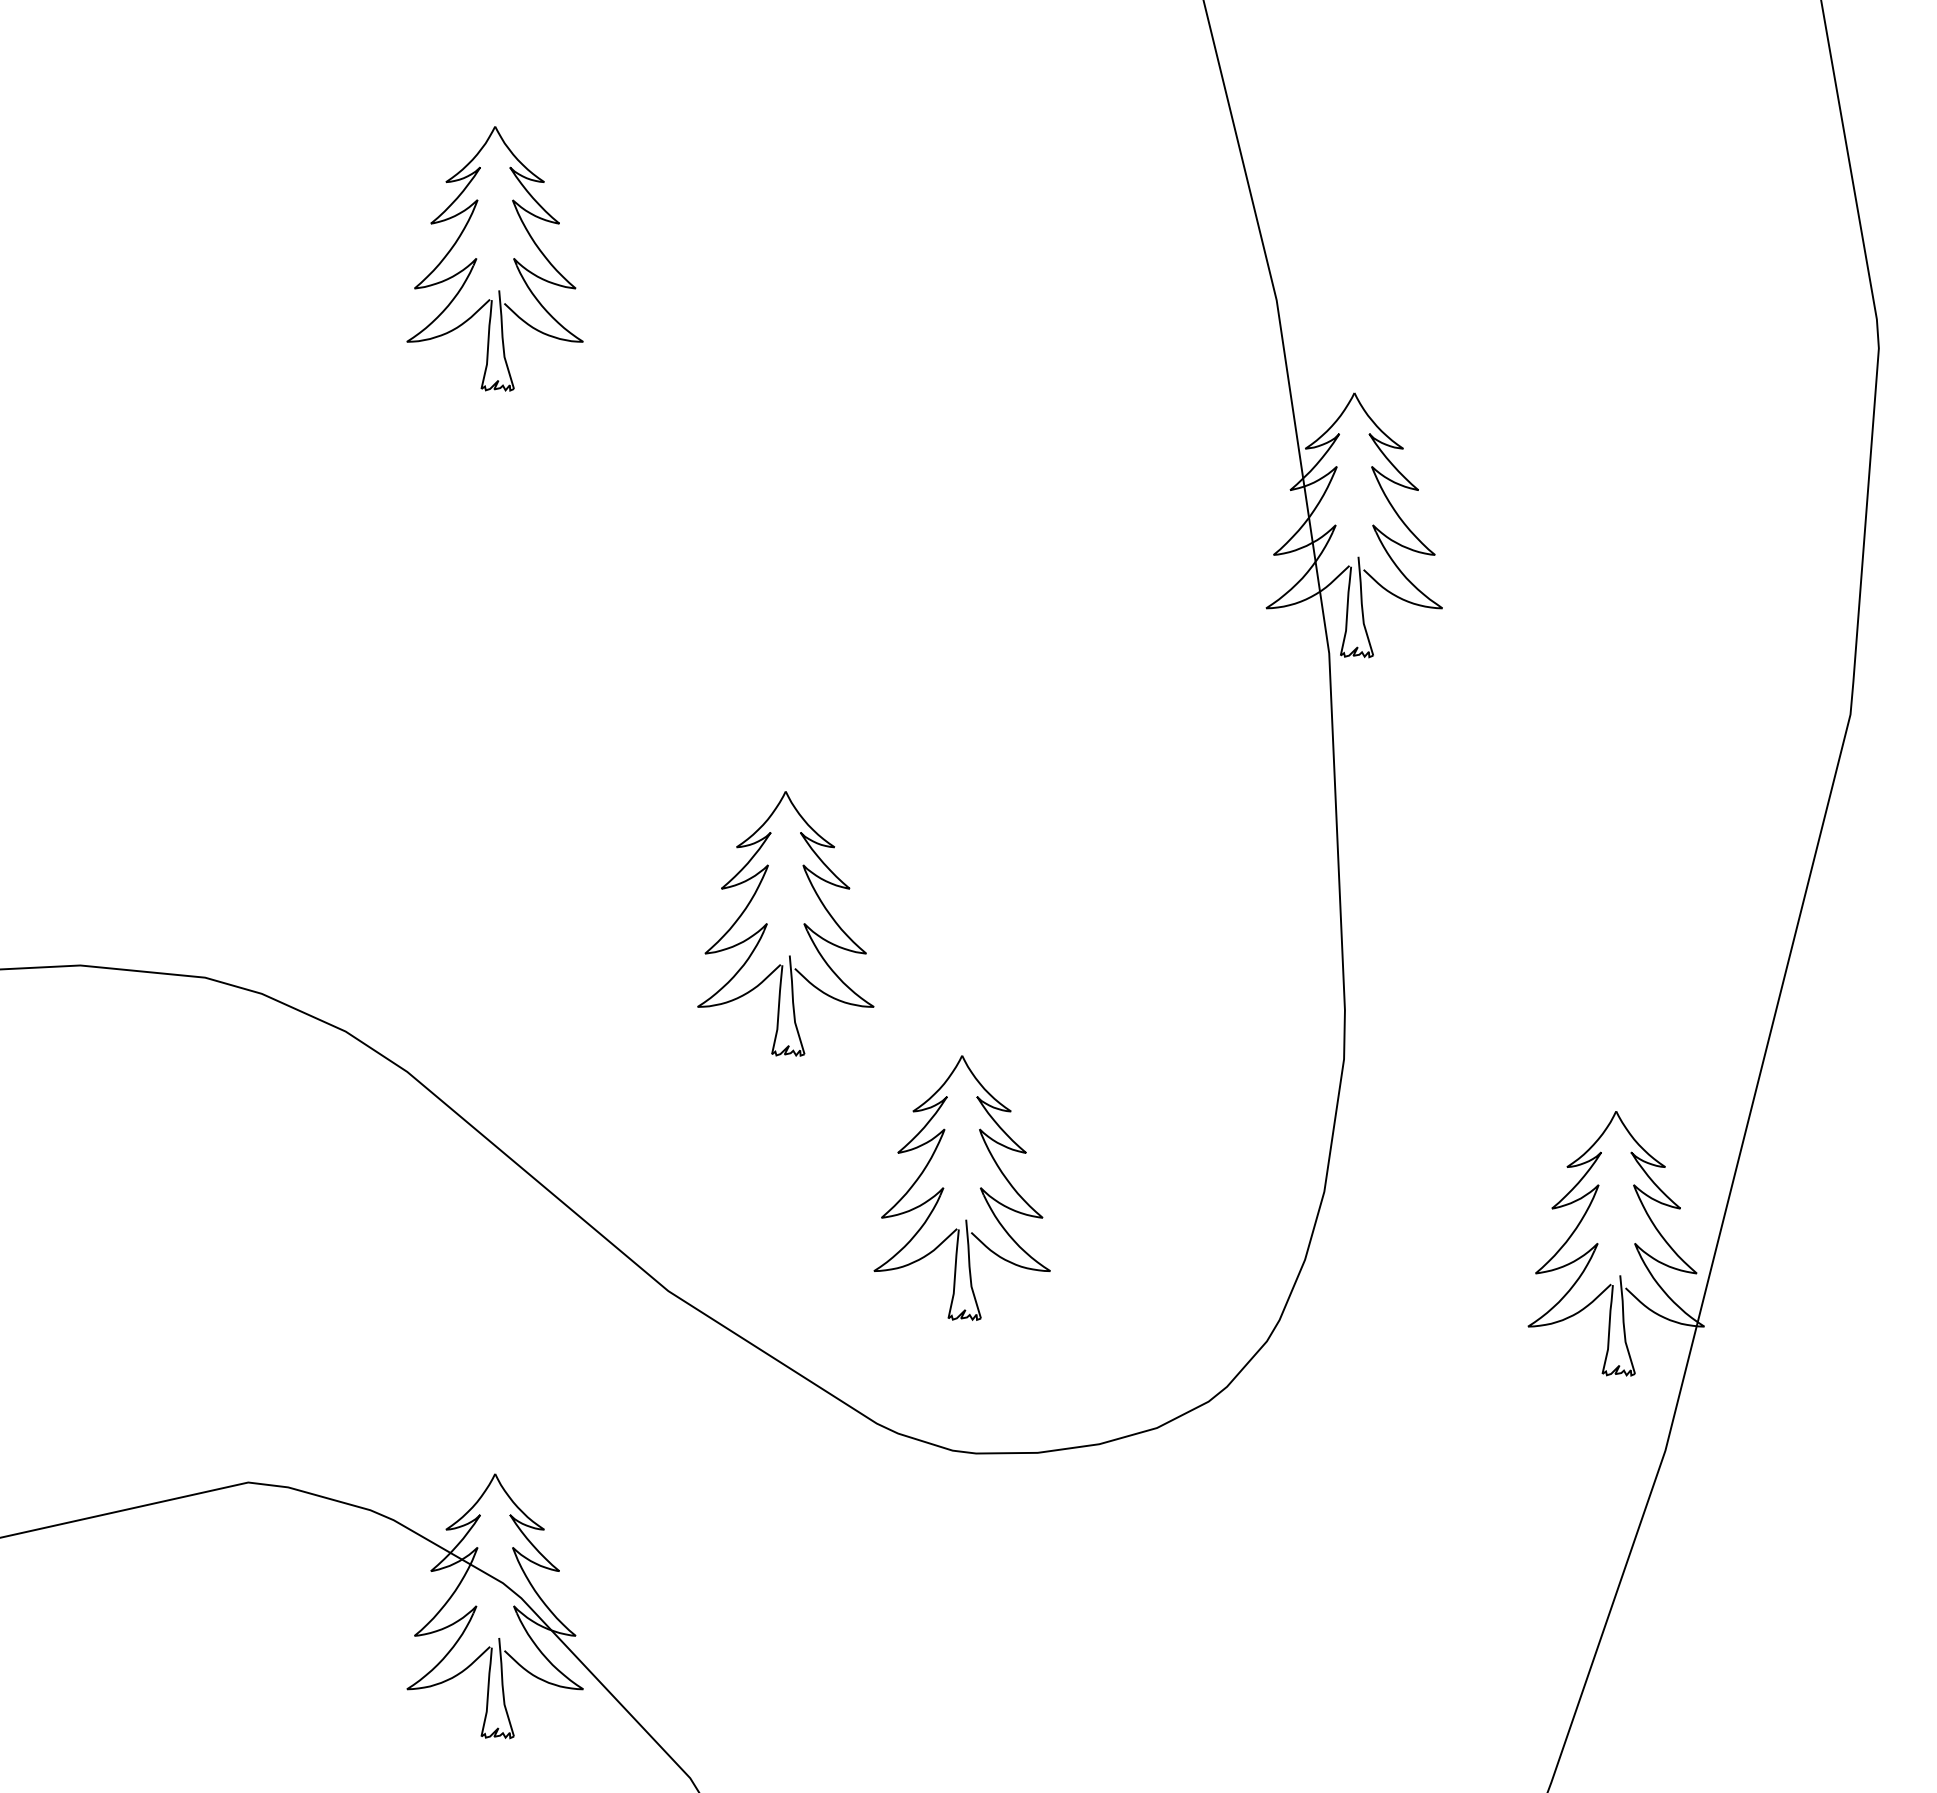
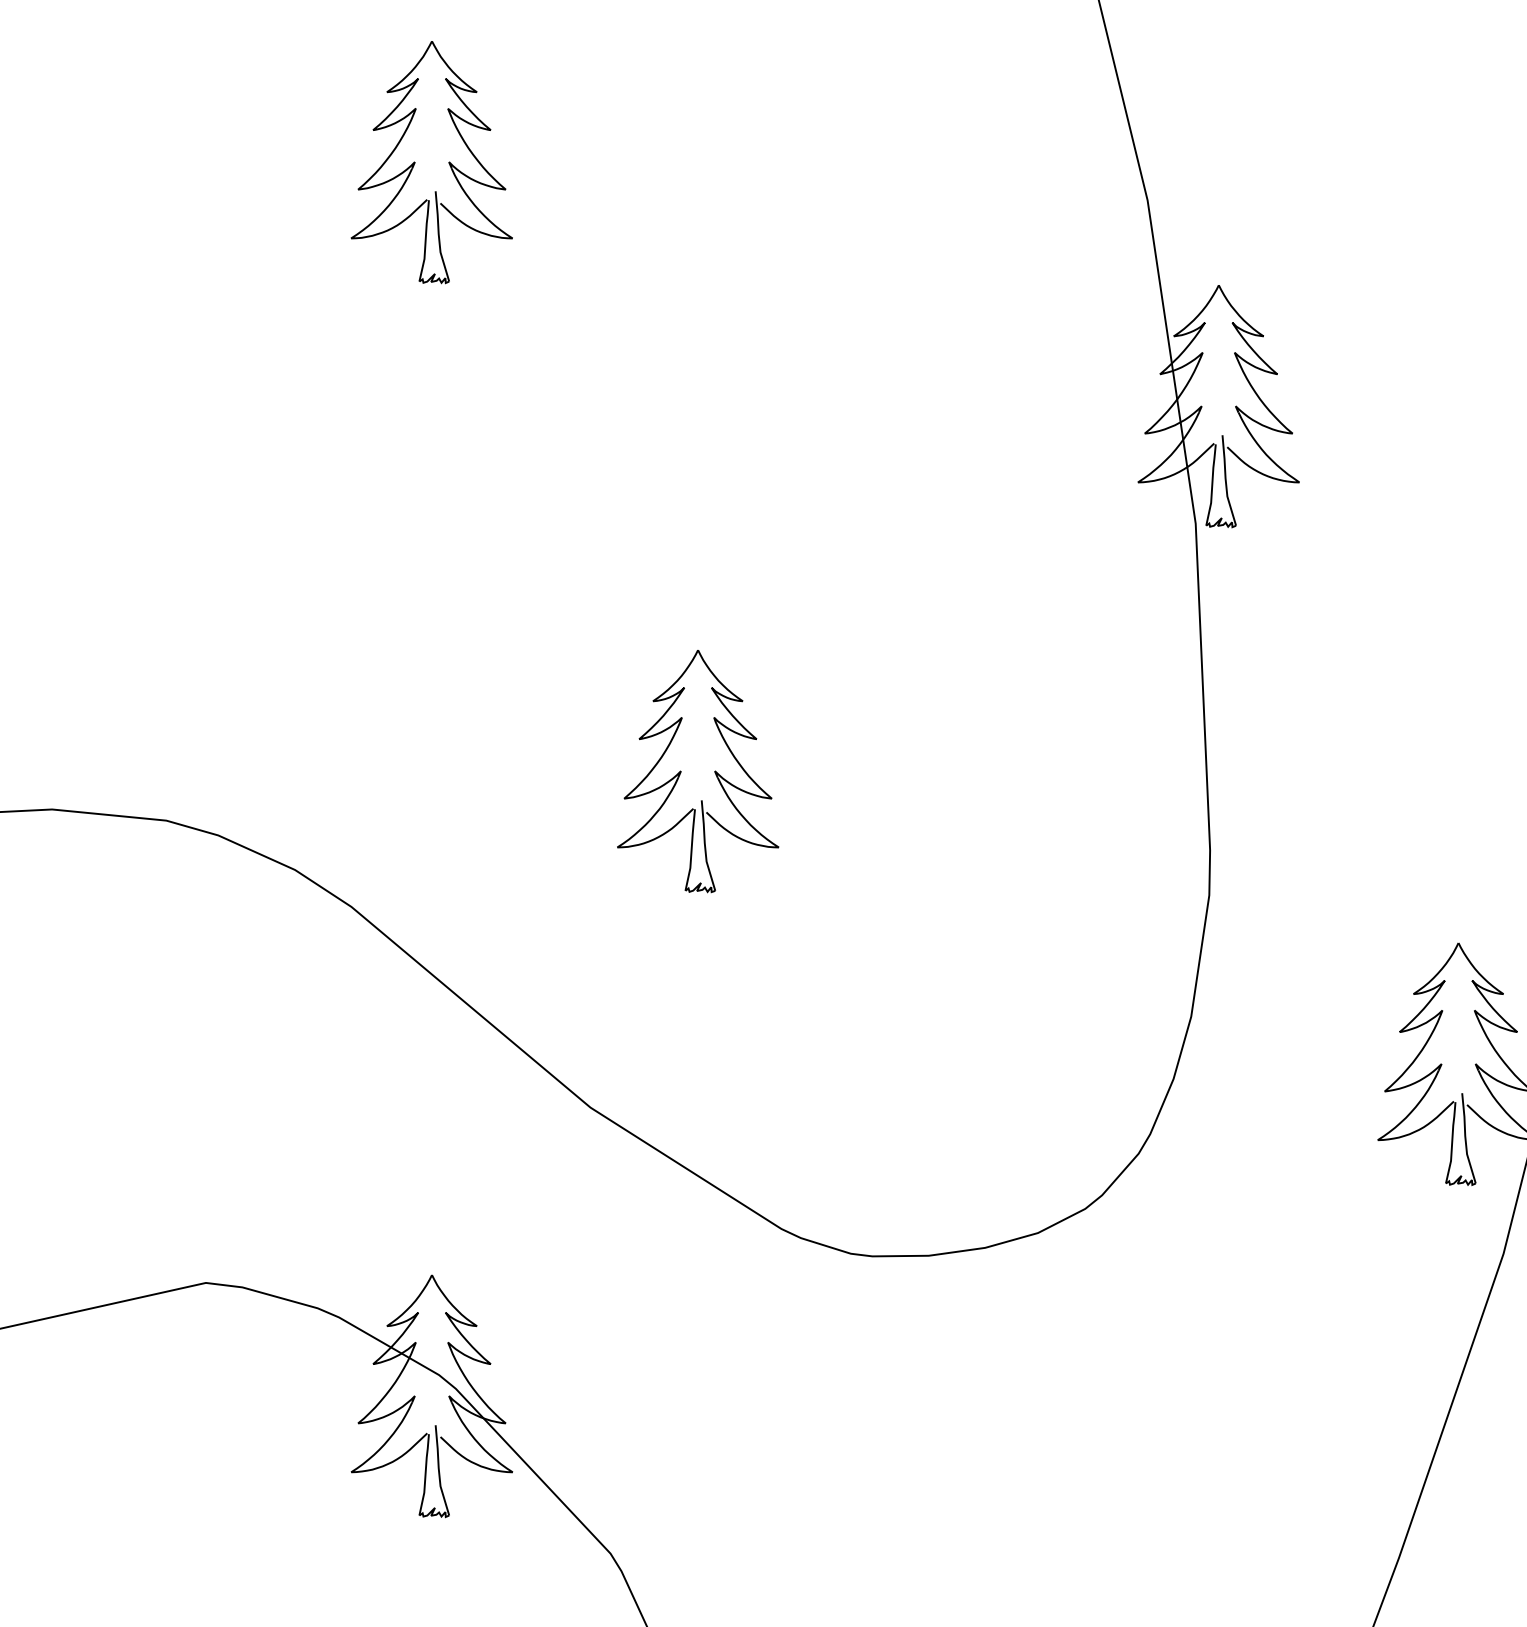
part: (944, 1188) -> (843, 1013), removed

